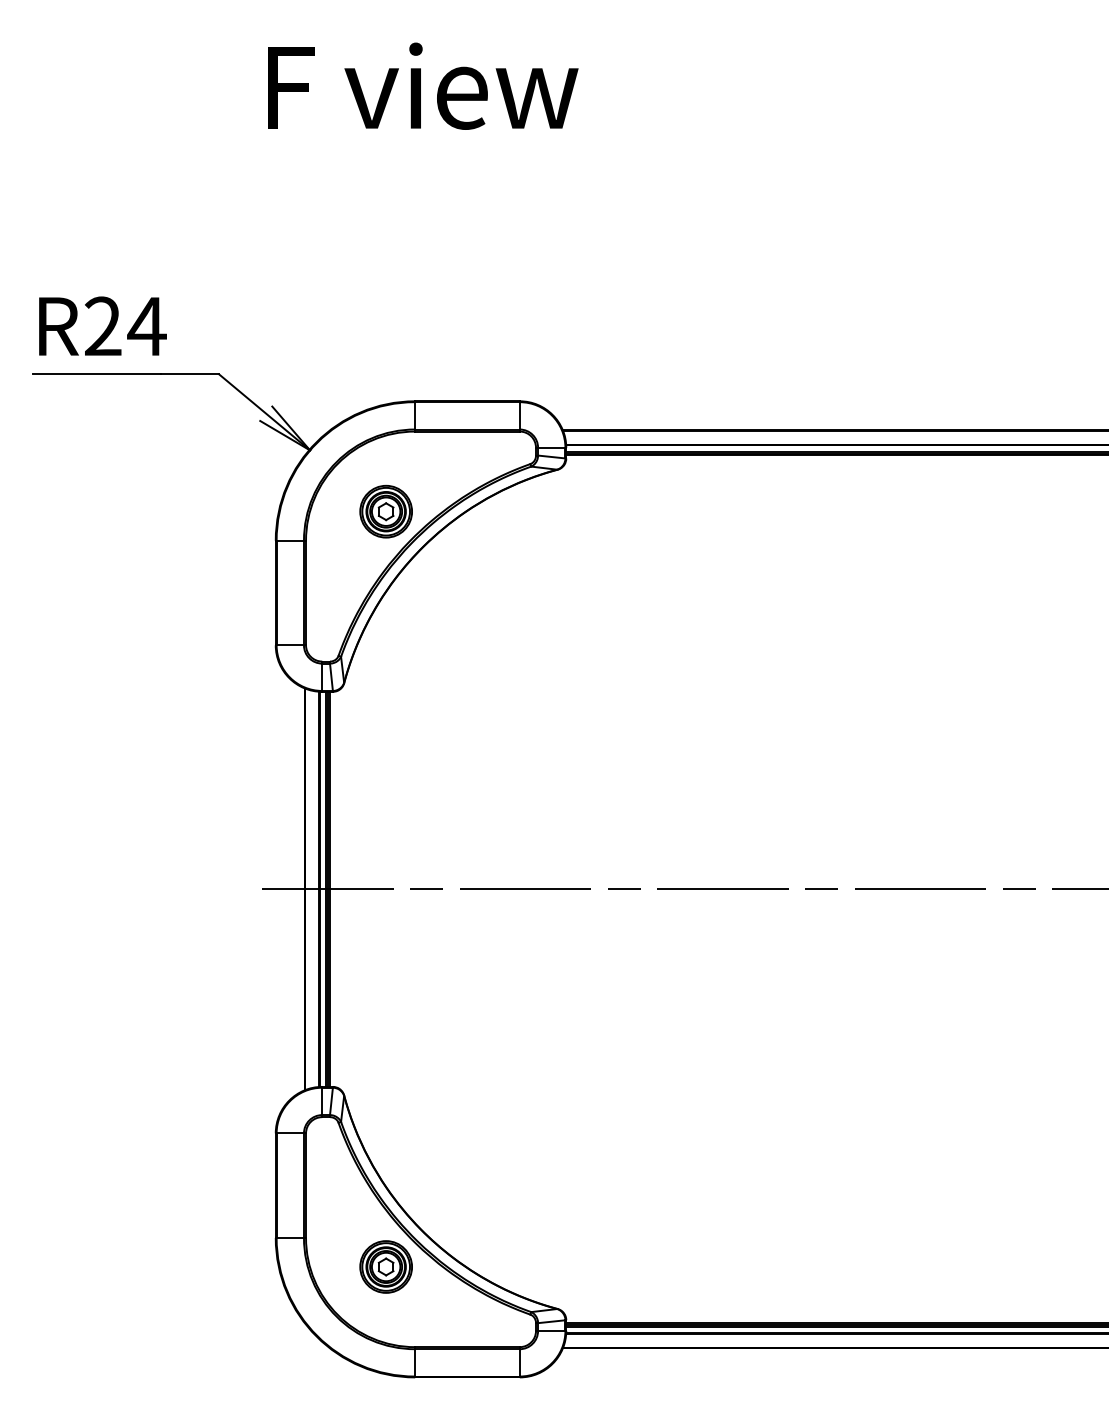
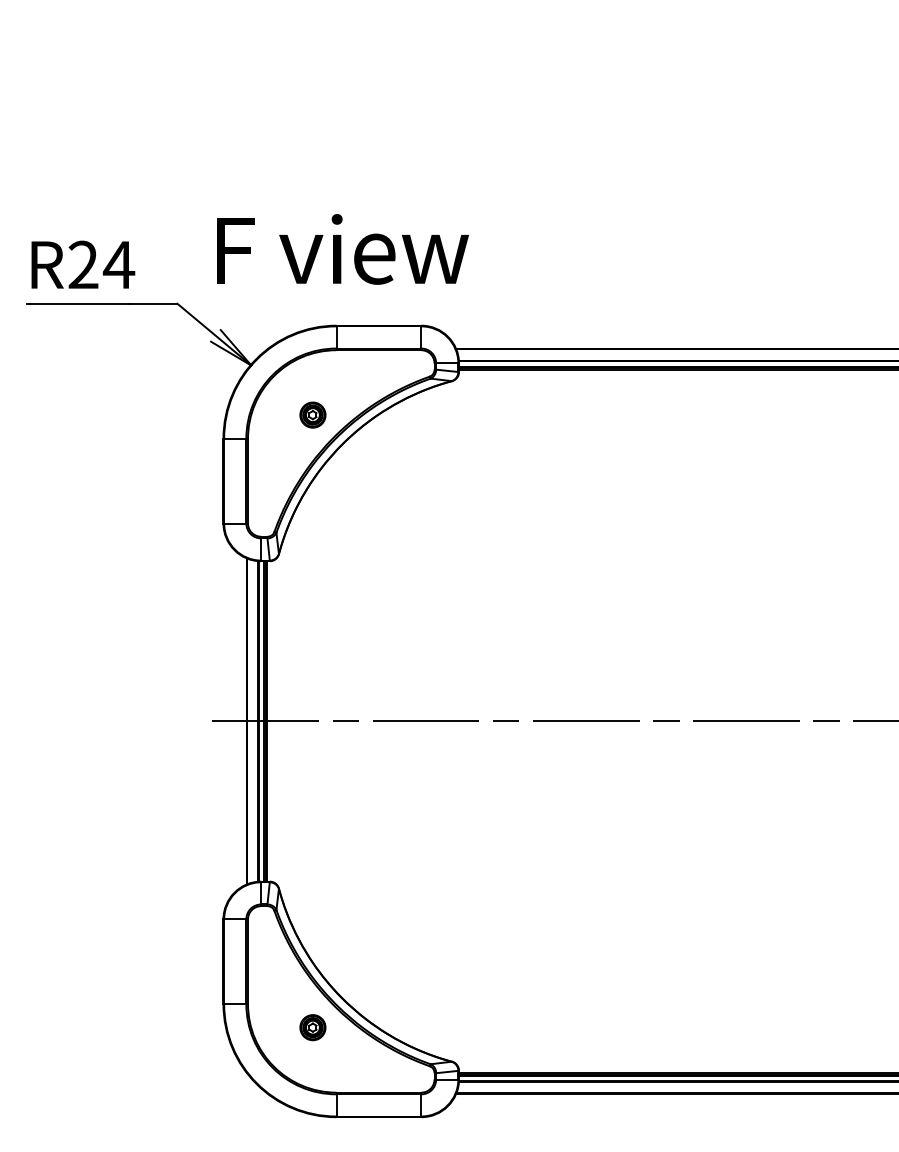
text: (423, 85) -> (343, 248), moved
part: (385, 511) -> (312, 415), size x0.6
part: (385, 1266) -> (312, 1027), size x0.6

